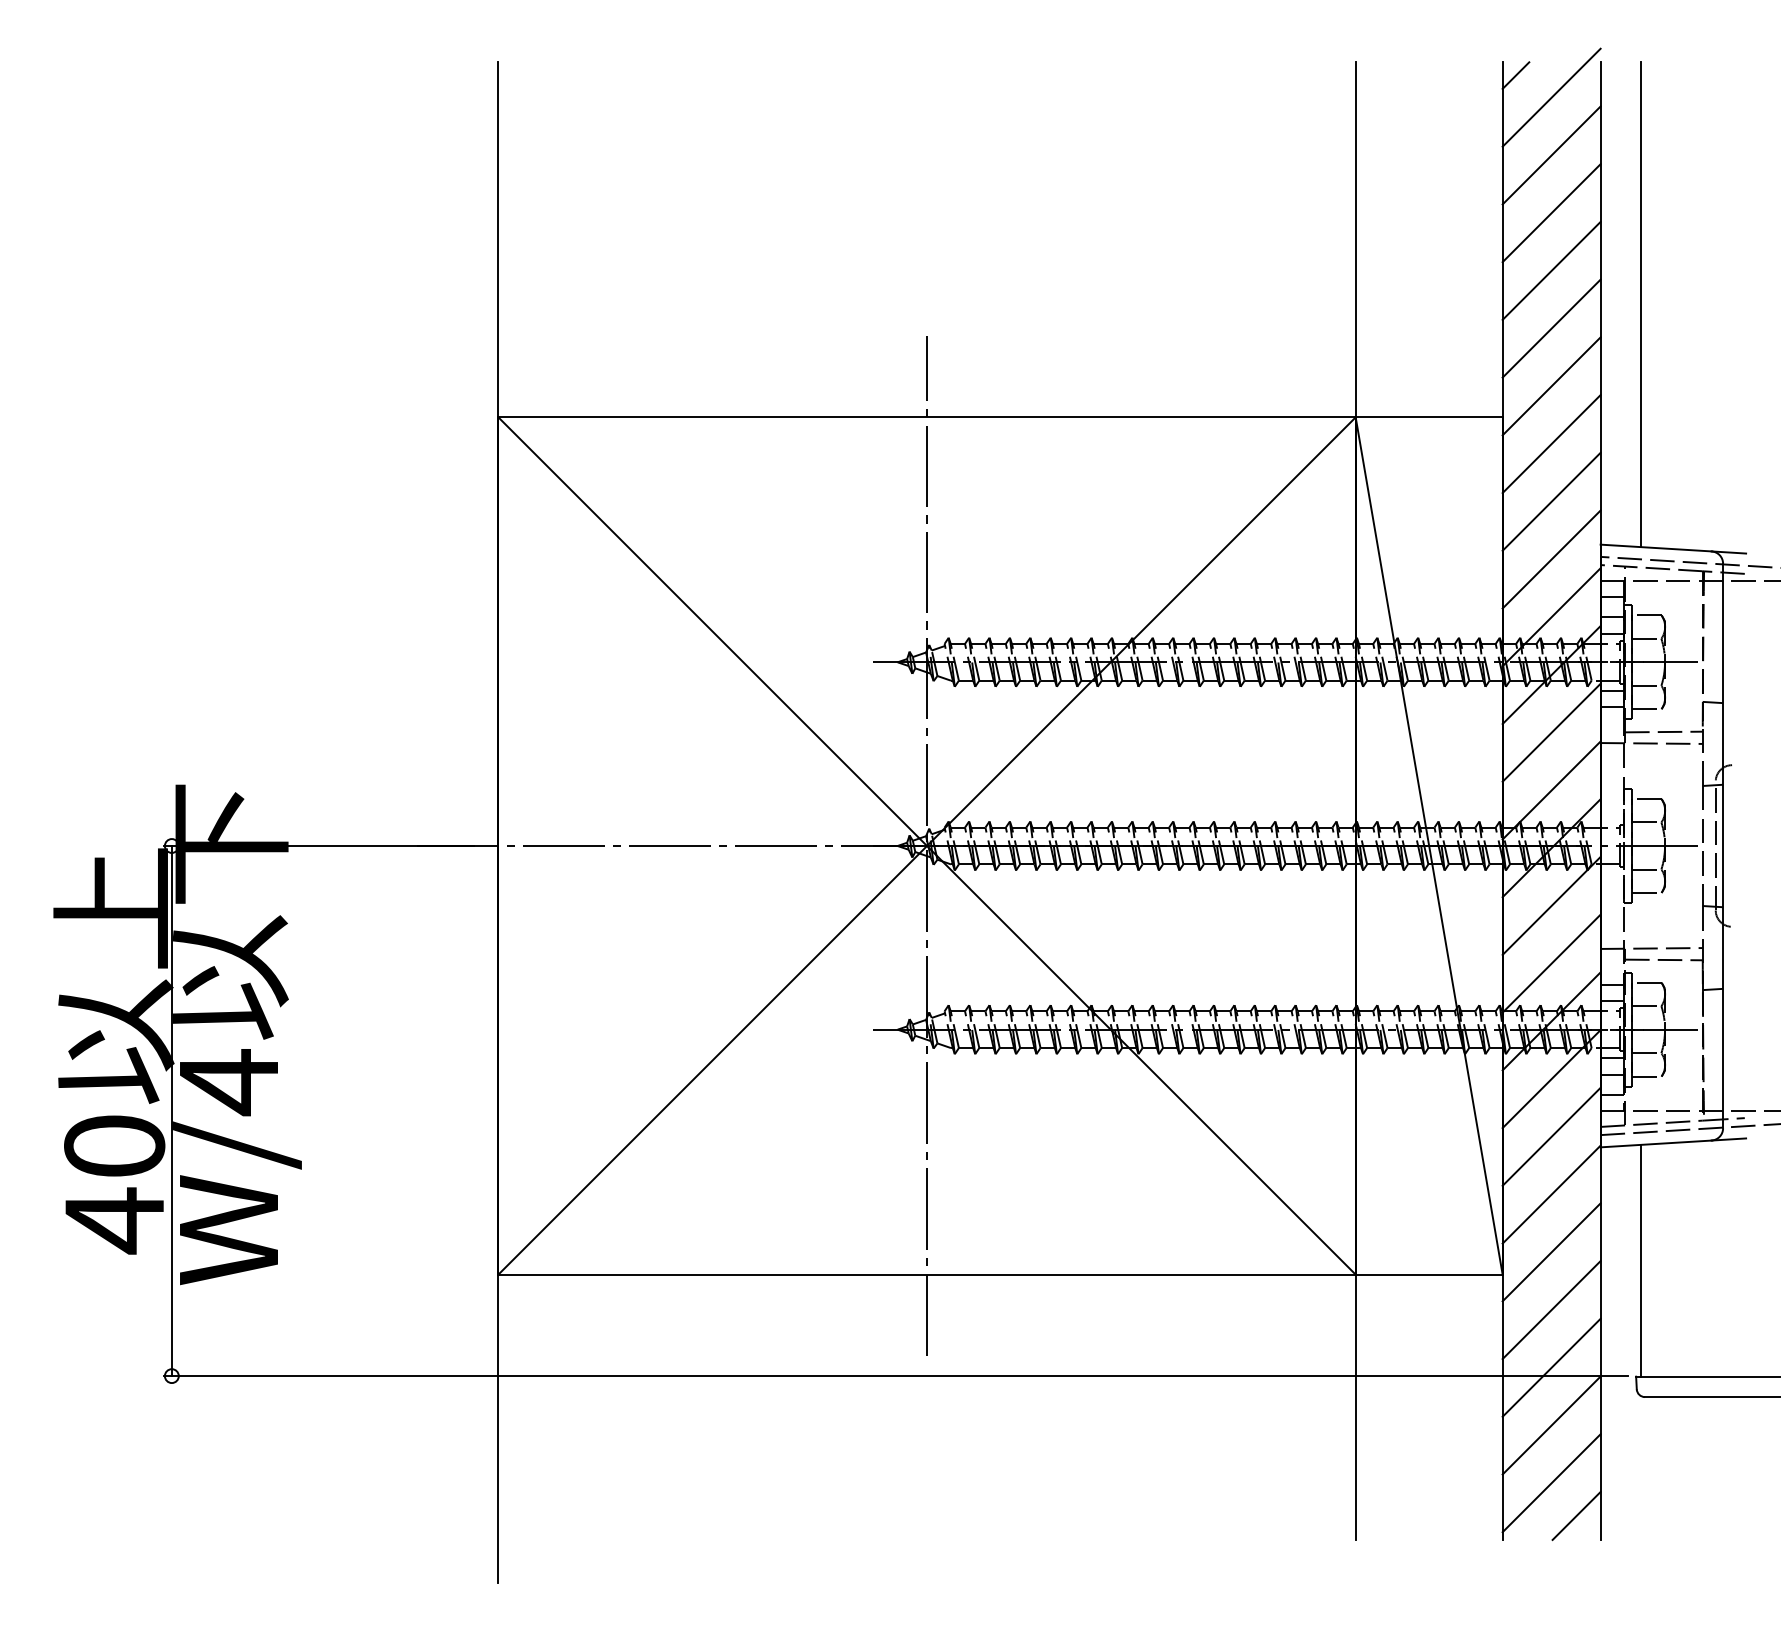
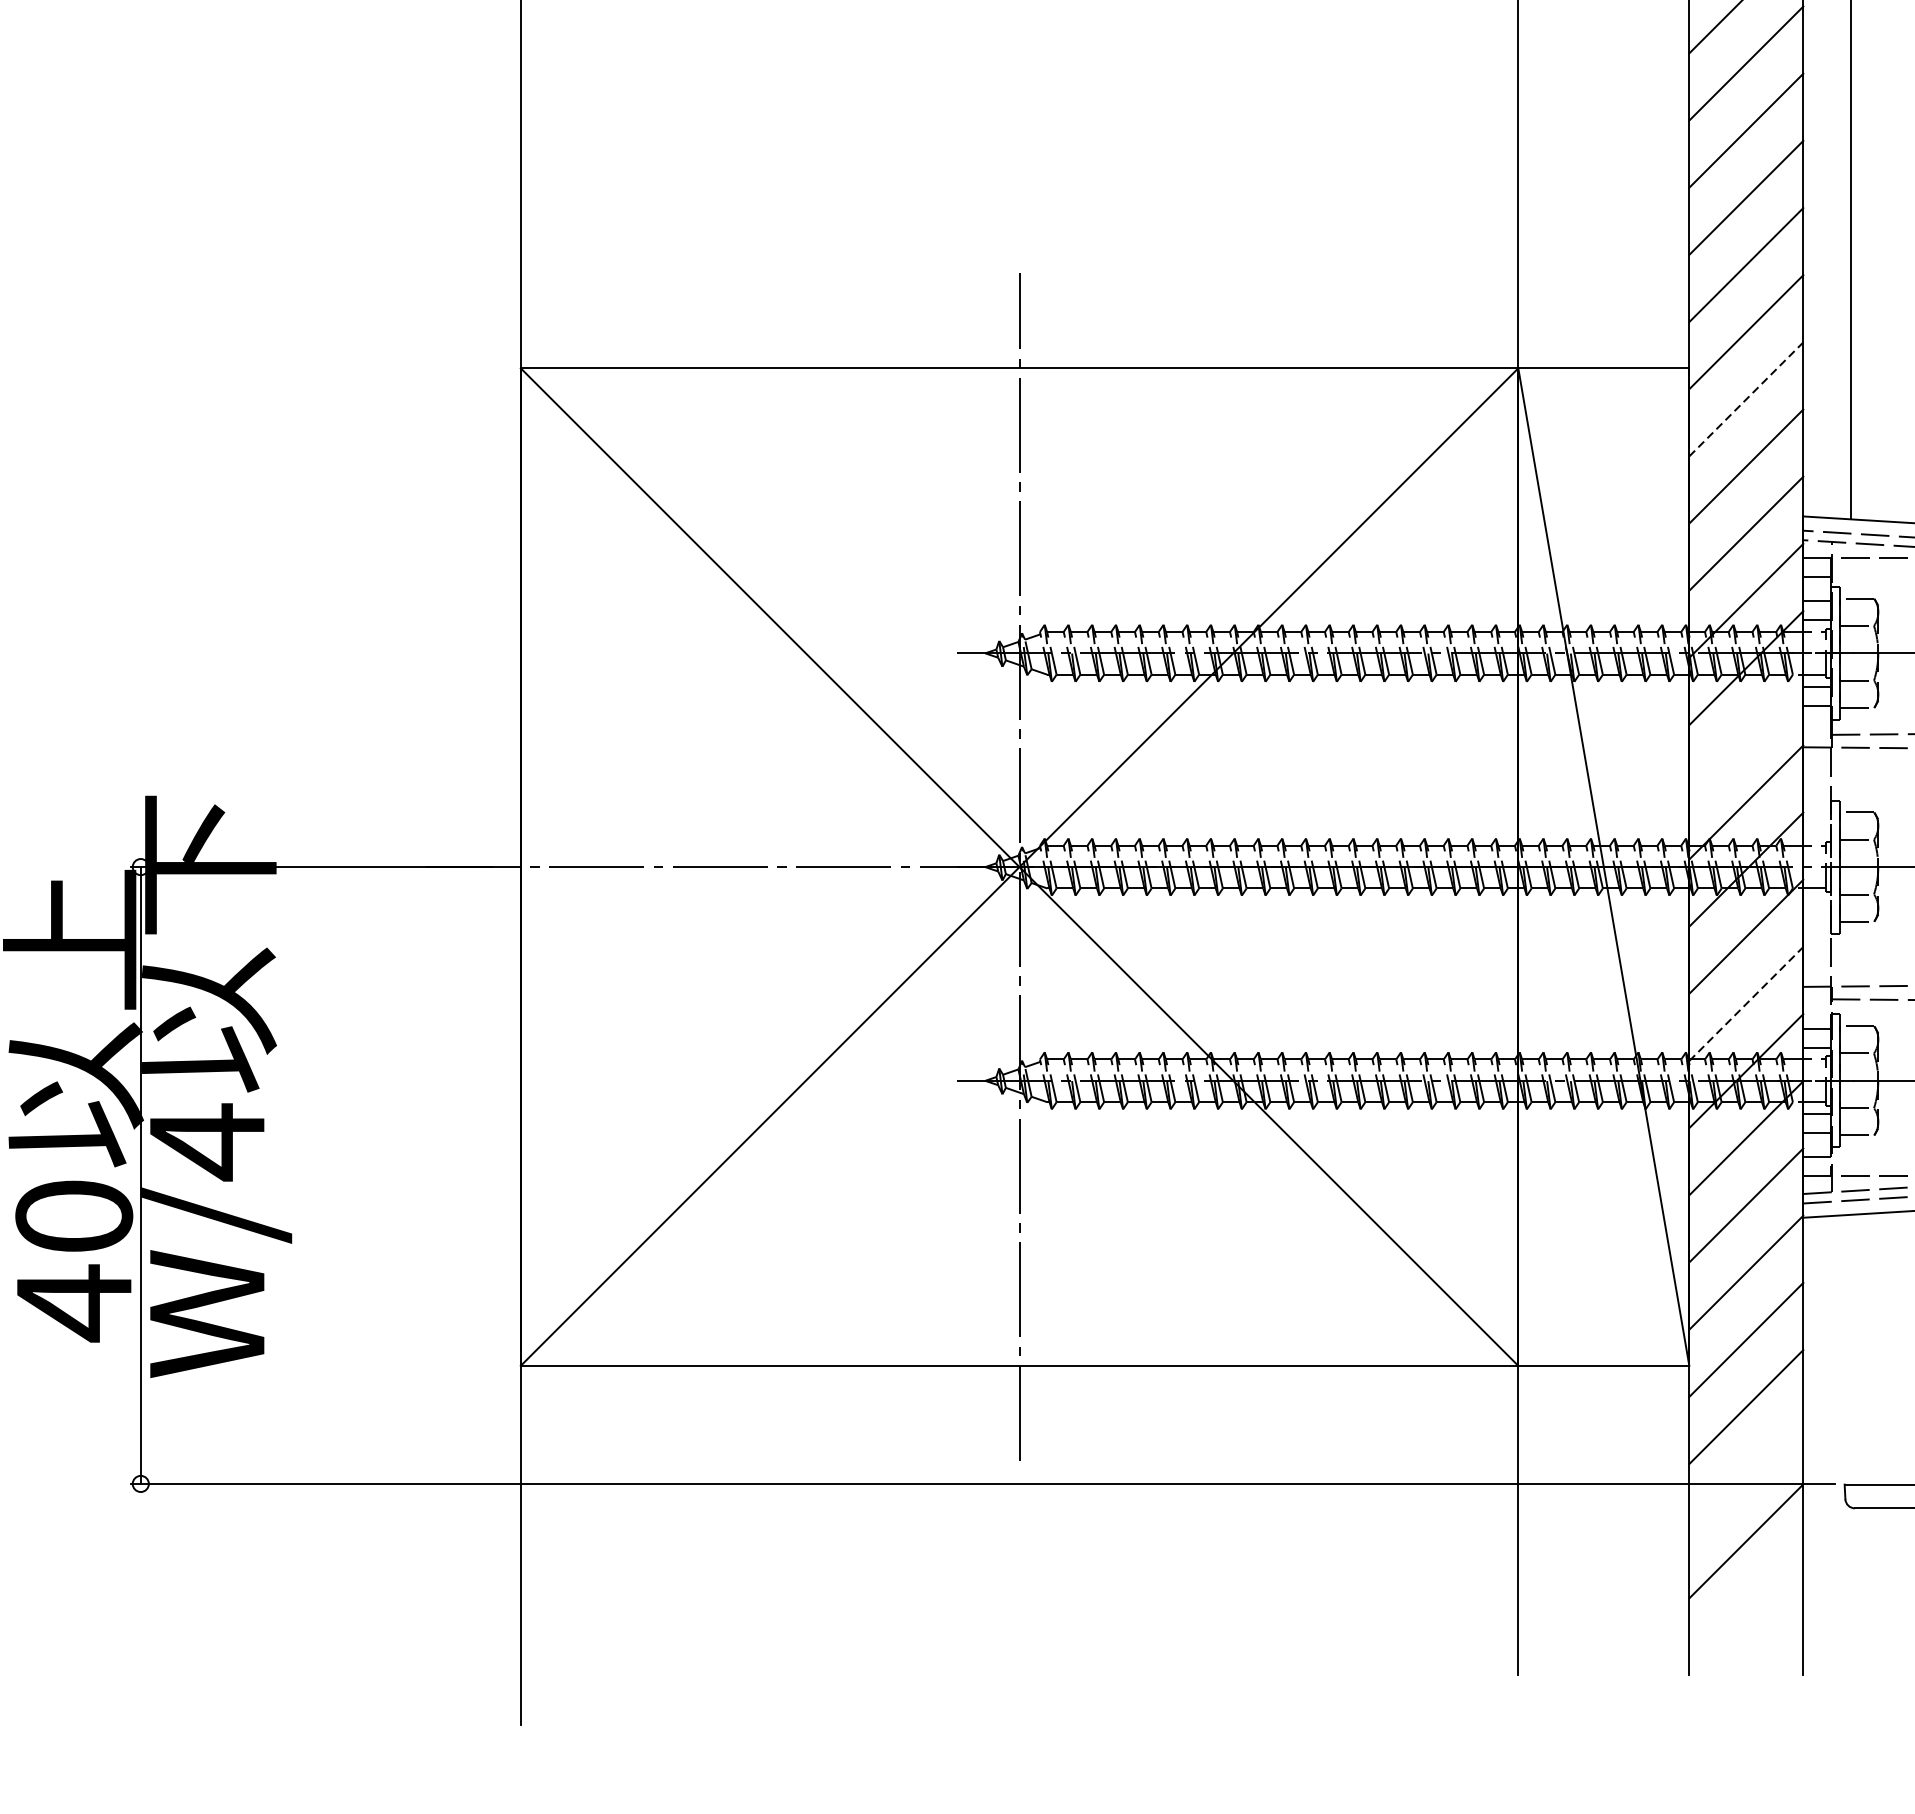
line: (1551, 443) -> (1746, 398), solid -> dashed
line: (1551, 732) -> (1746, 735), removed
line: (1551, 963) -> (1746, 1003), solid -> dashed
line: (1641, 1260) -> (1850, 1349), removed
line: (1551, 1367) -> (1746, 1473), removed
line: (1551, 1483) -> (1746, 1608), removed
line: (1576, 1515) -> (1775, 1646), removed

